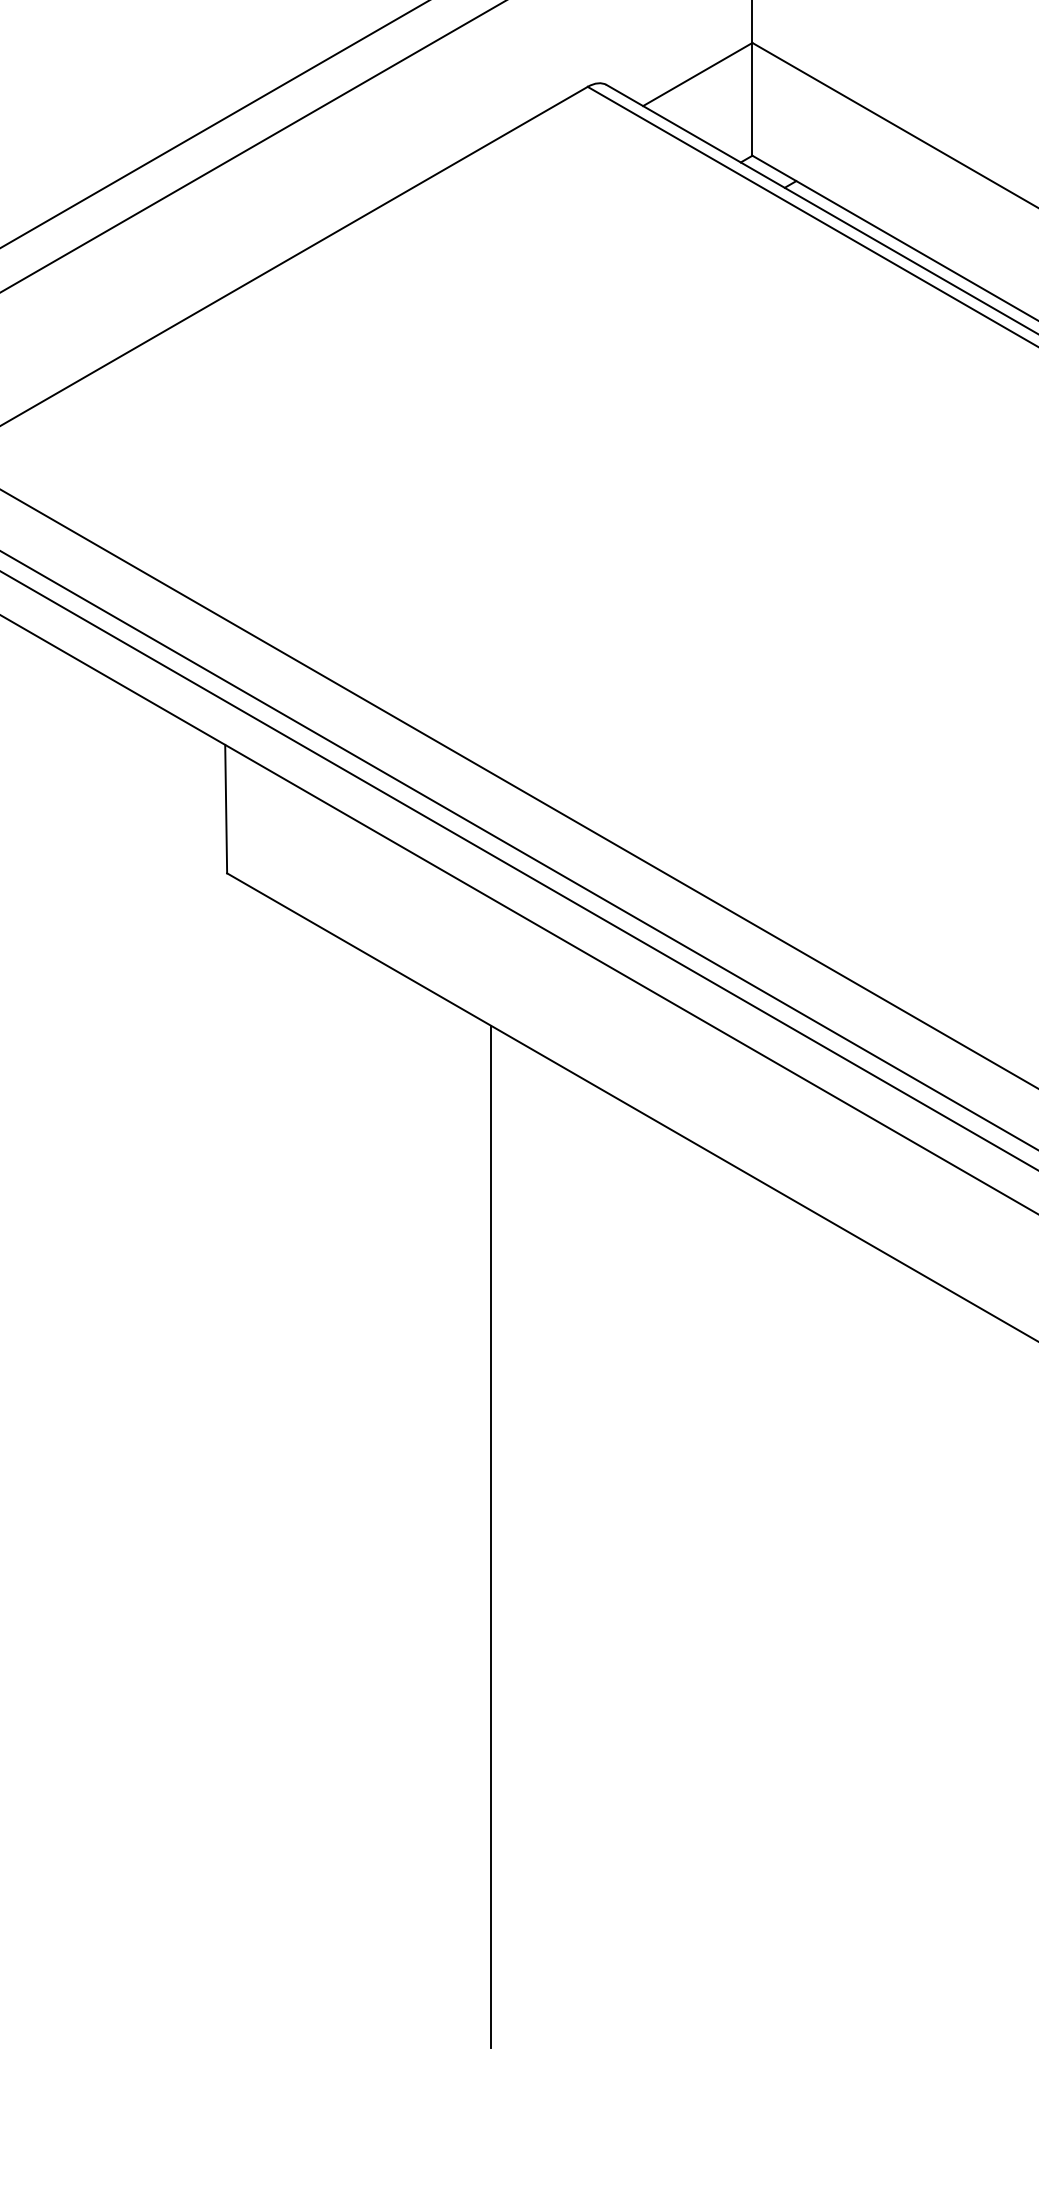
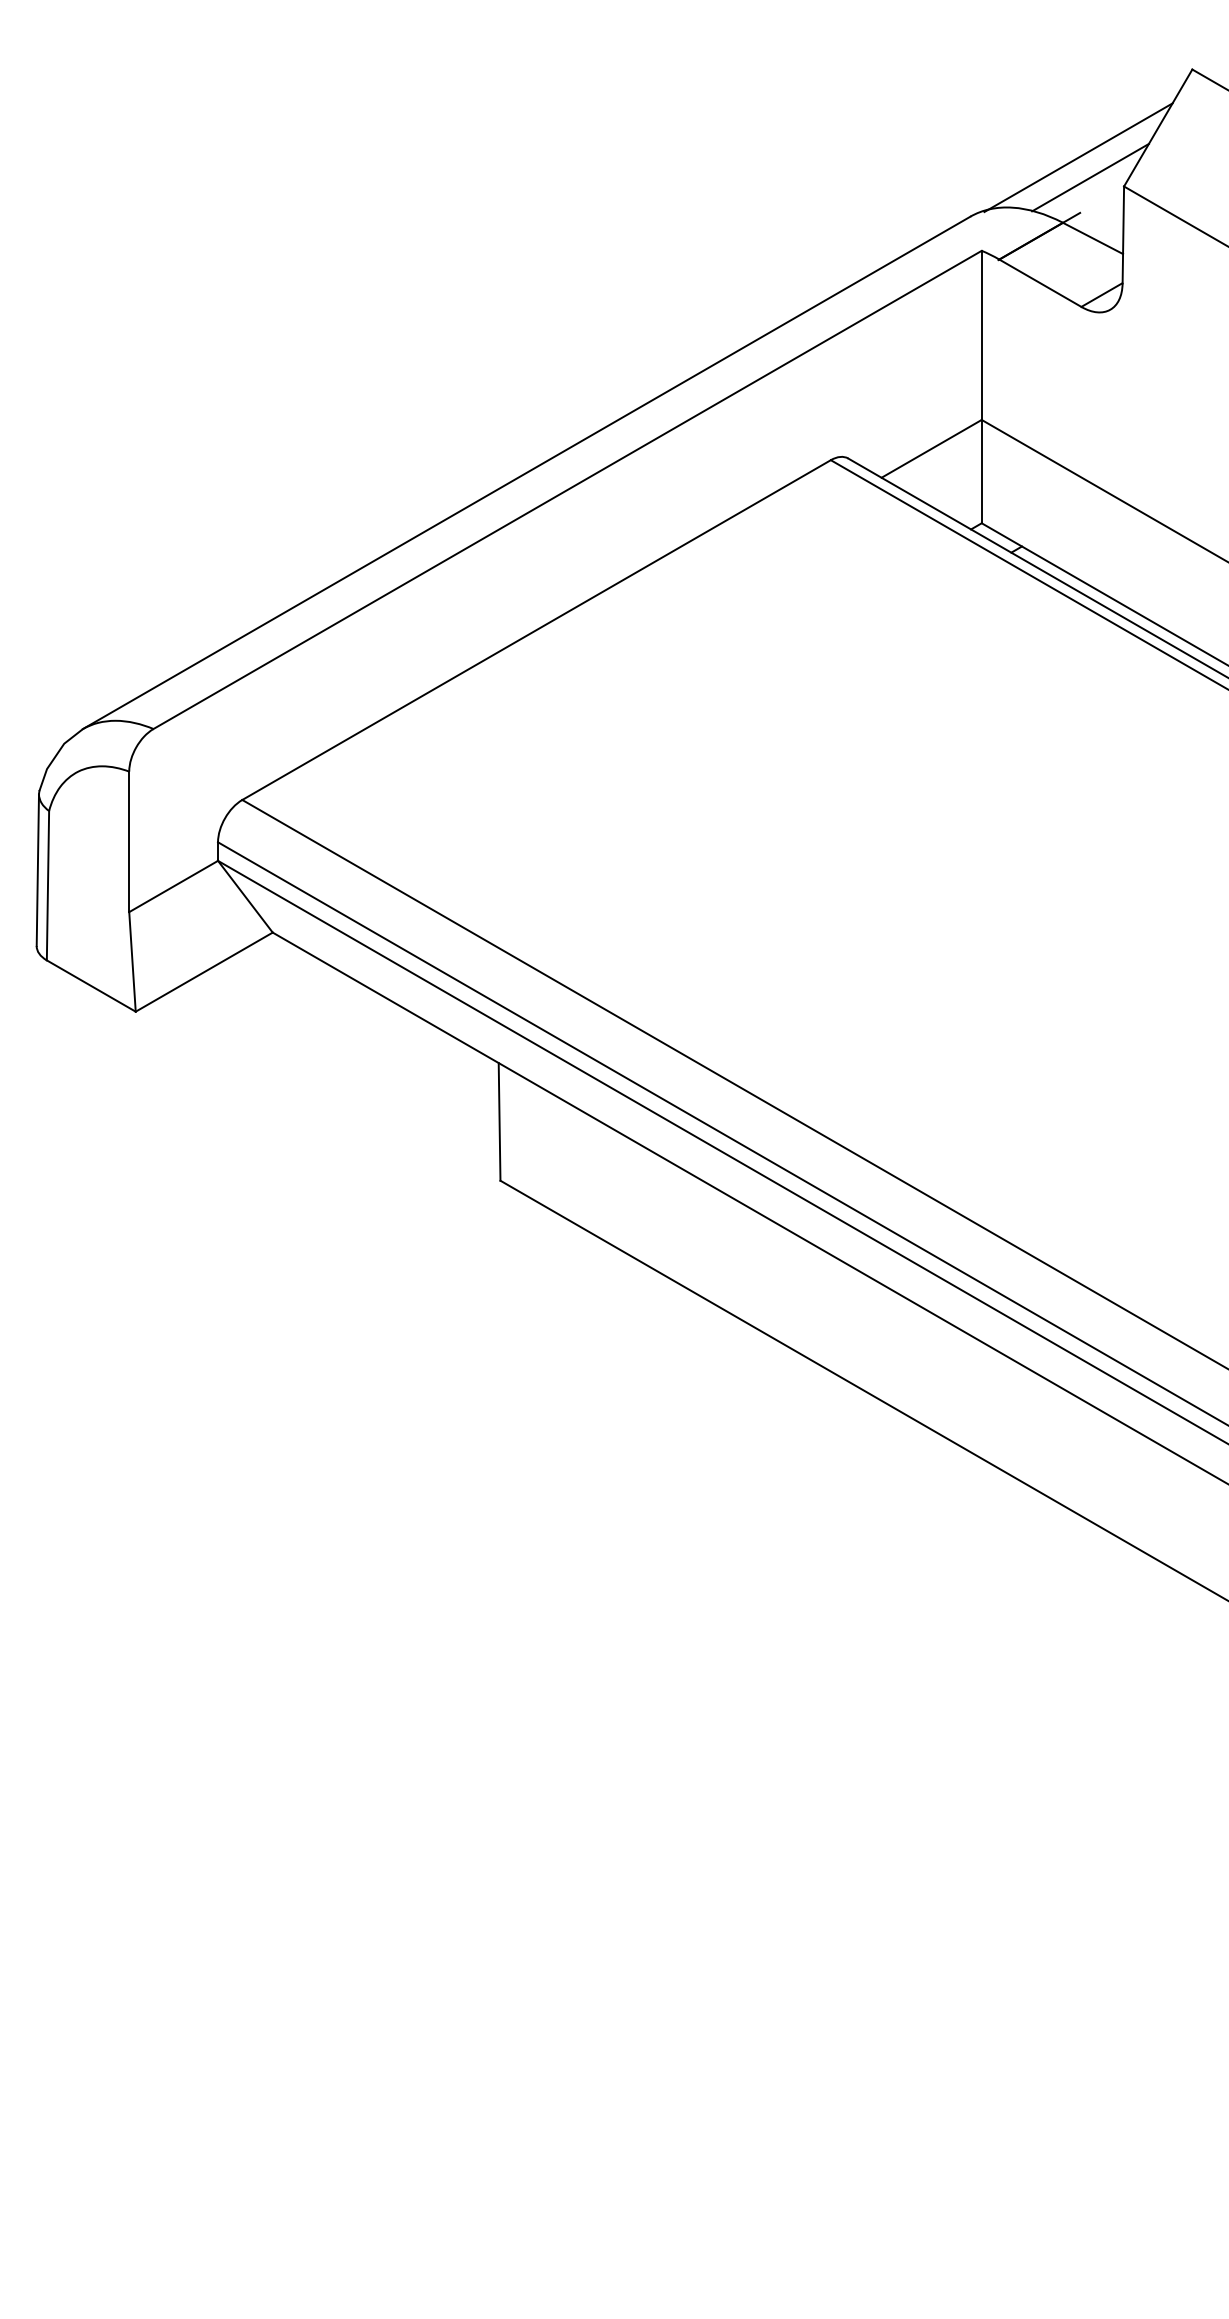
line: (491, 1536) -> (742, 1788), removed

